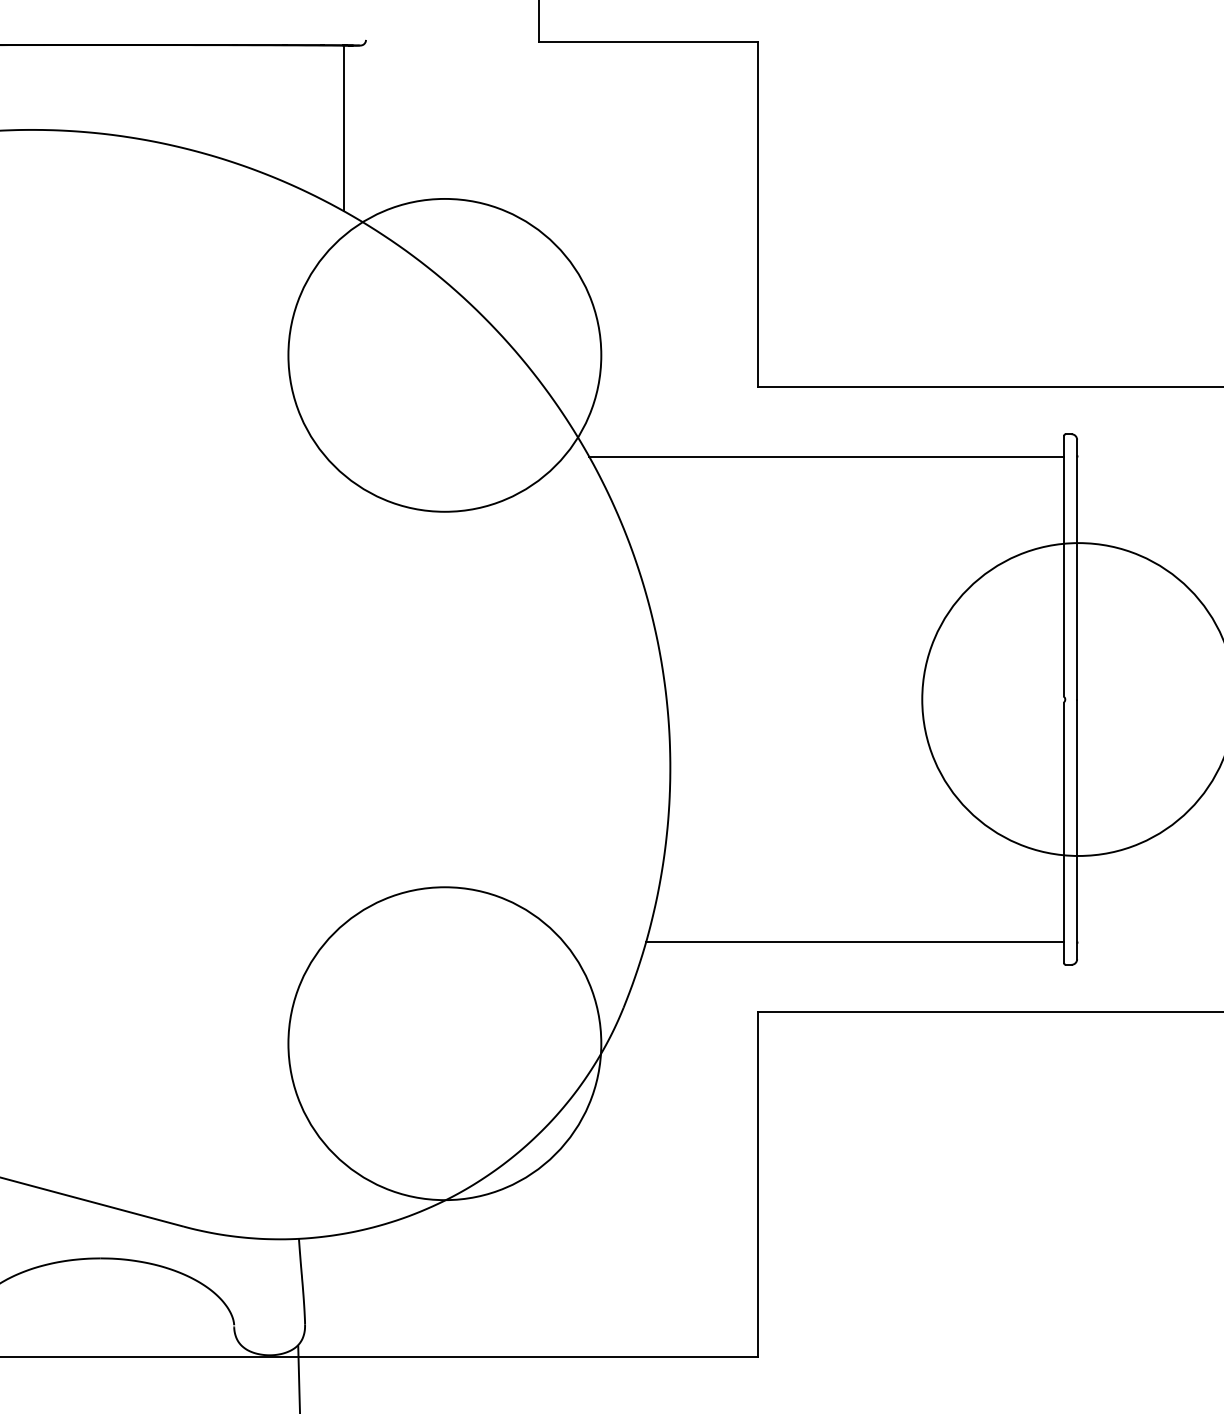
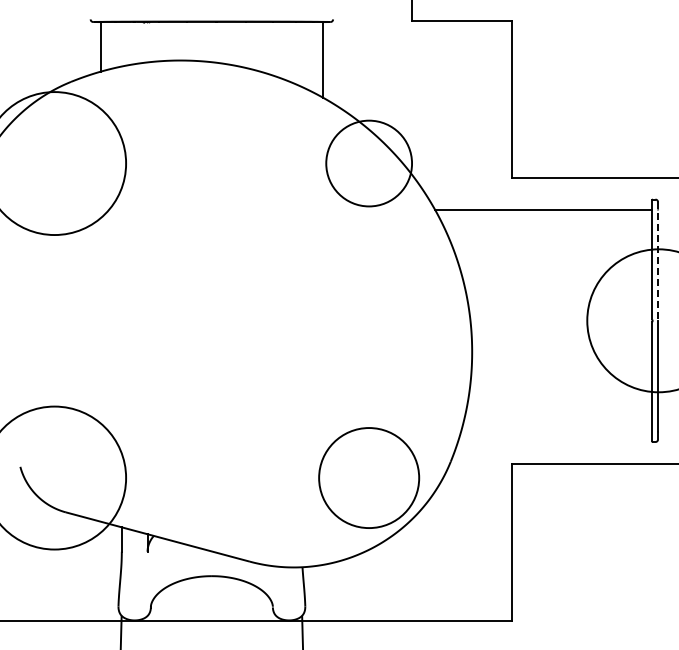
circle: (443, 355) -> (368, 163), size x0.6
line: (1078, 569) -> (658, 261), solid -> dashed
line: (854, 941) -> (556, 431), removed
circle: (443, 1042) -> (368, 477), size x0.7

